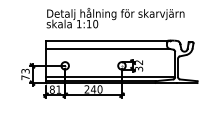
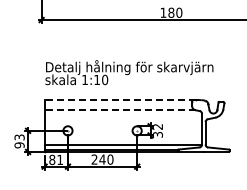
line: (108, 40) -> (120, 100), solid -> dashed
line: (107, 49) -> (119, 110), solid -> dashed
text: (25, 77) -> (19, 145), 73 -> 93

